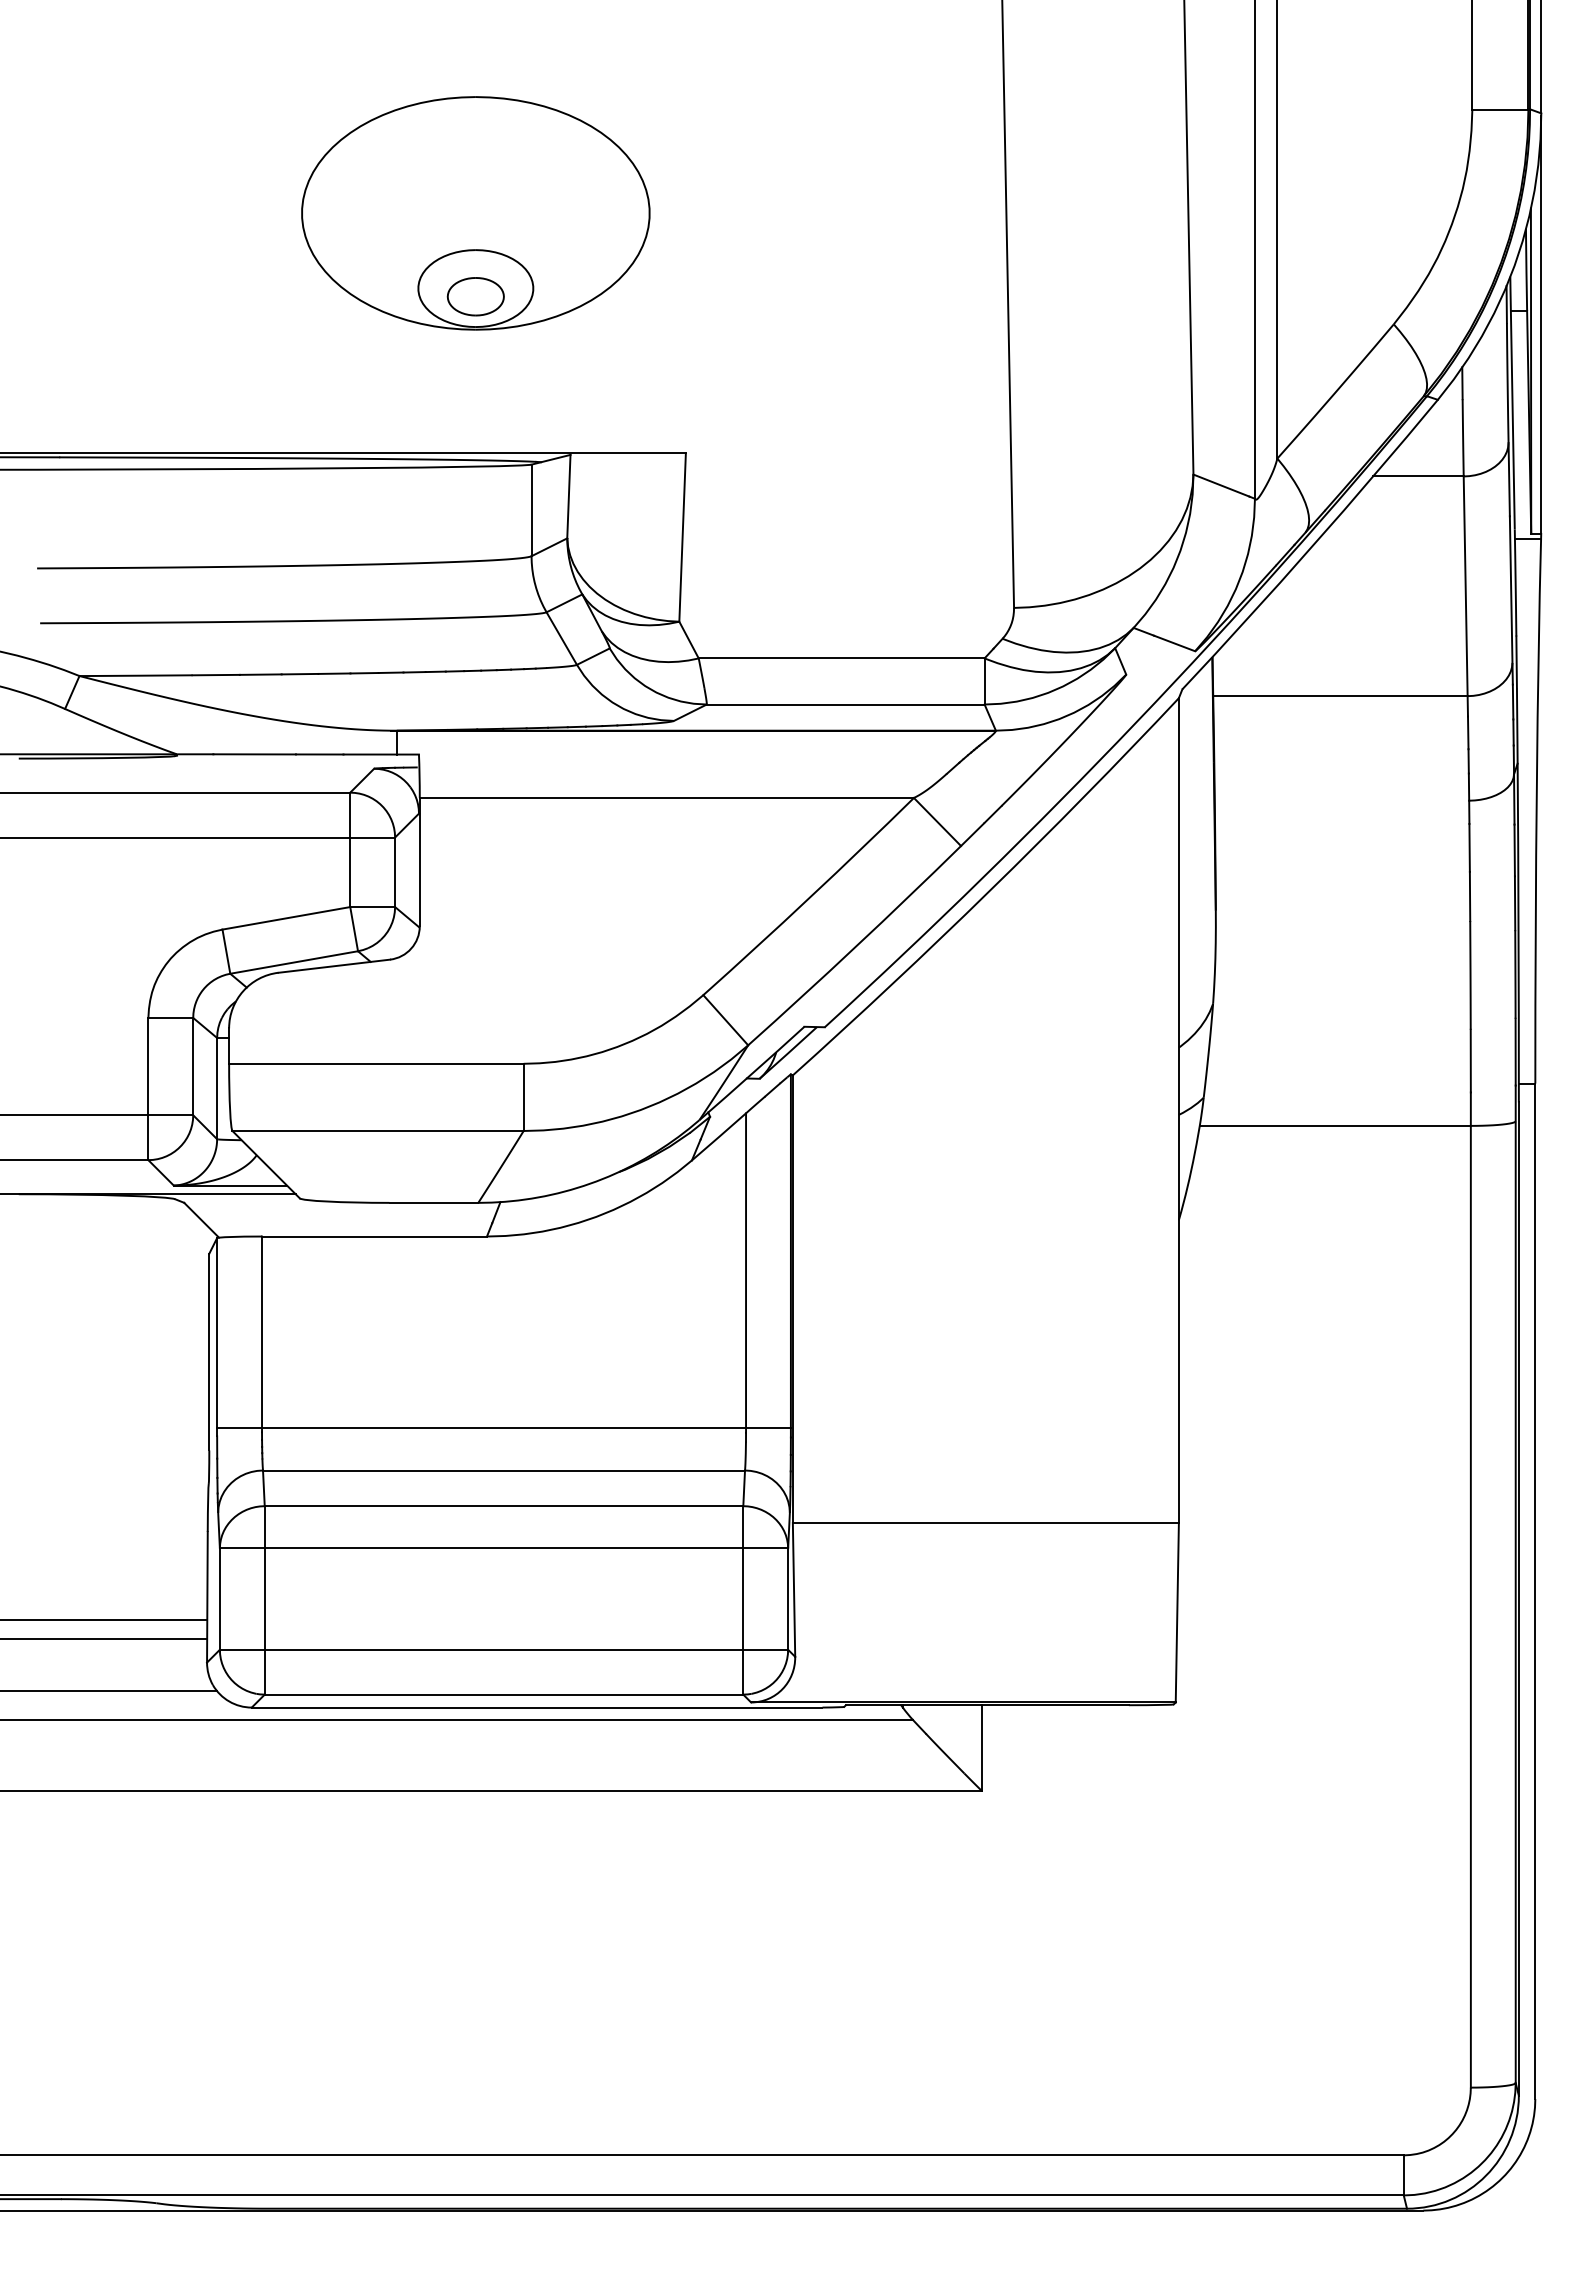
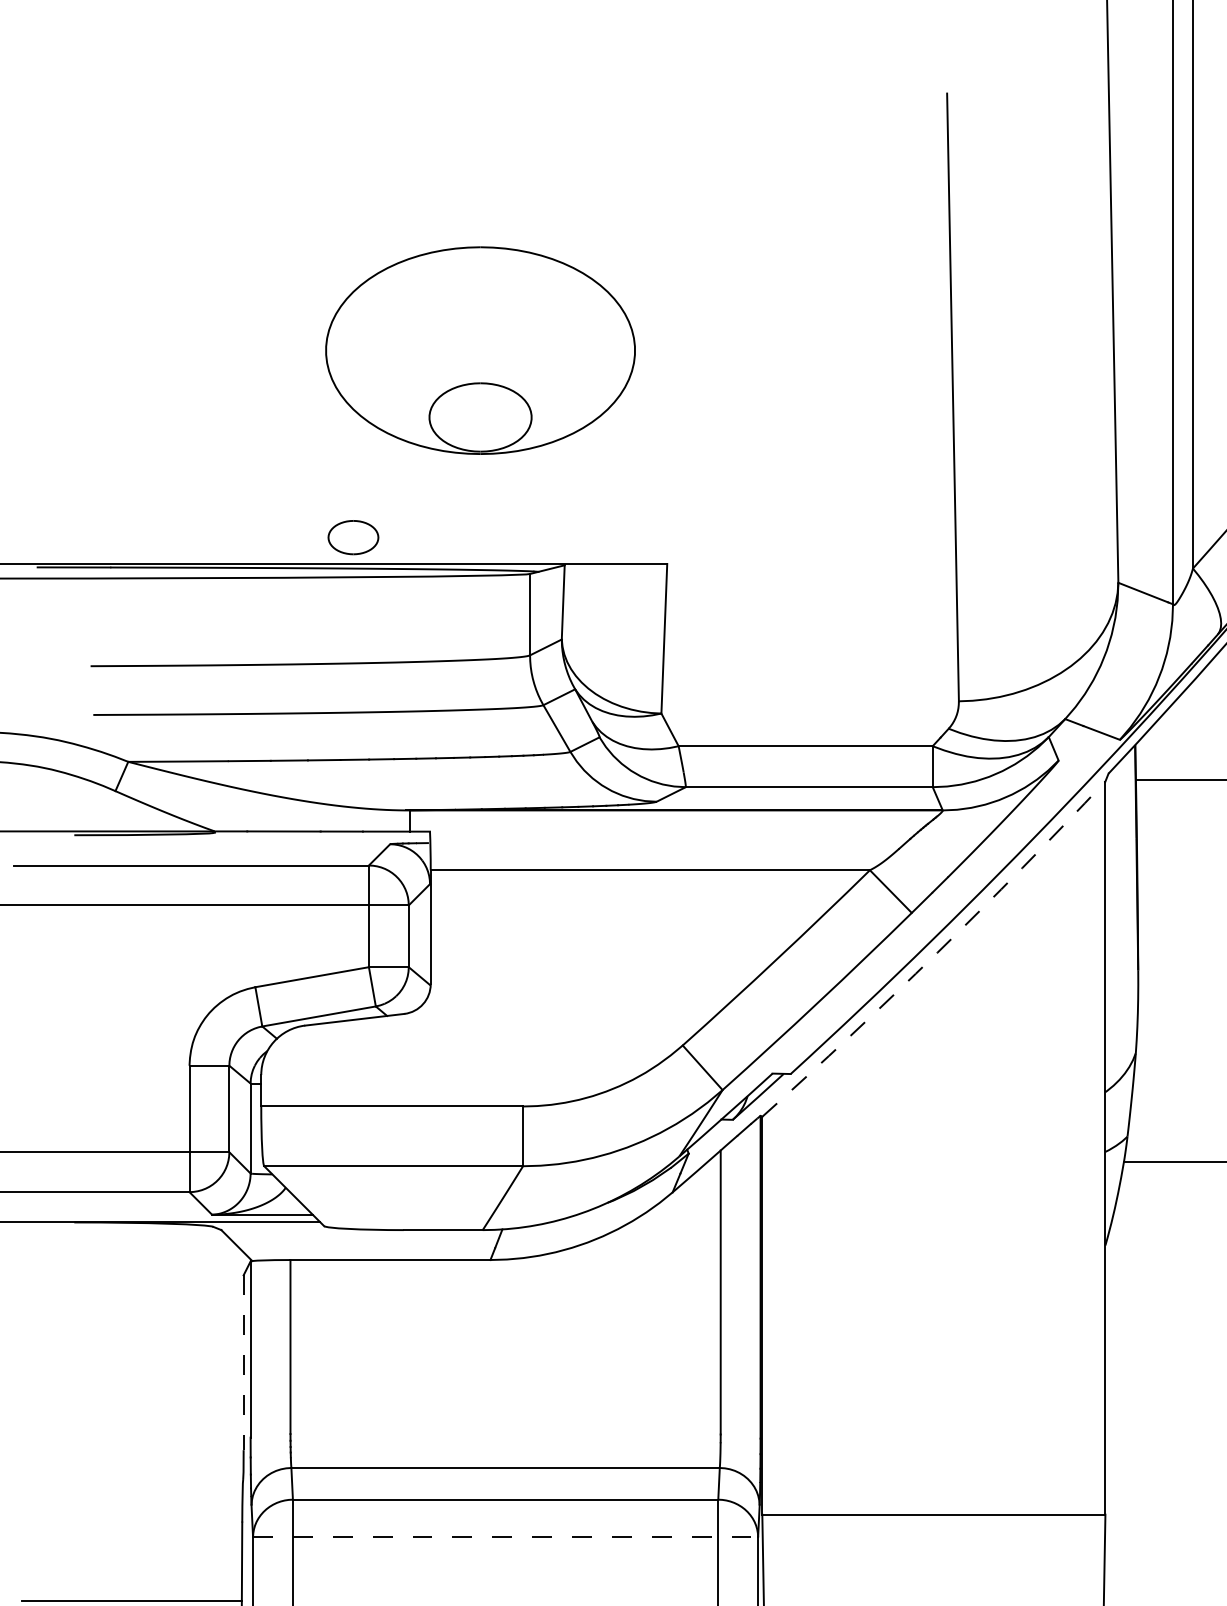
part: (475, 296) -> (353, 537), moved
arc: (989, 890) -> (937, 952), solid -> dashed
line: (209, 1352) -> (243, 1363), solid -> dashed
line: (503, 1428) -> (505, 1430), removed
line: (504, 1548) -> (506, 1537), solid -> dashed

